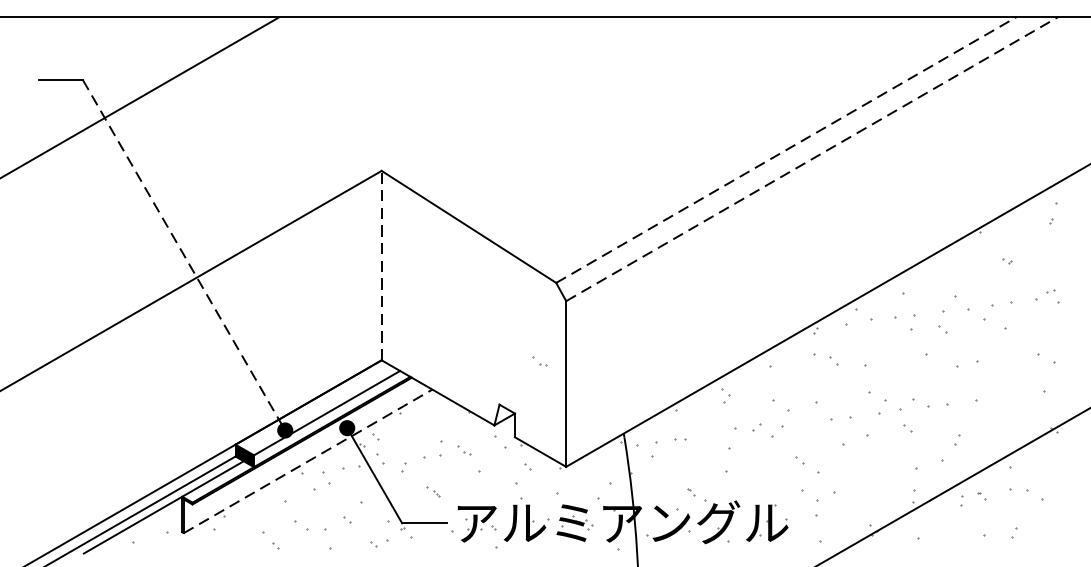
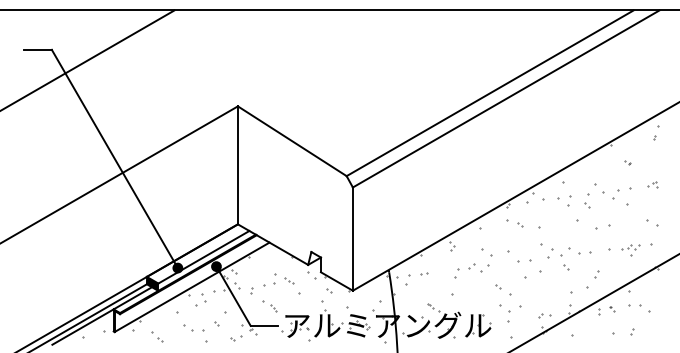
line: (787, 150) -> (490, 93), dashed -> solid
line: (812, 158) -> (506, 98), dashed -> solid
line: (183, 254) -> (114, 158), dashed -> solid
line: (380, 265) -> (237, 165), dashed -> solid
part: (1047, 296) -> (652, 184), size x0.62
part: (539, 362) -> (336, 225), removed
part: (1011, 402) -> (630, 250), added
part: (732, 439) -> (456, 273), size x0.62
line: (308, 461) -> (192, 287), dashed -> solid
part: (432, 492) -> (269, 306), size x1.67
part: (873, 506) -> (544, 315), added
part: (271, 540) -> (157, 336), moved

